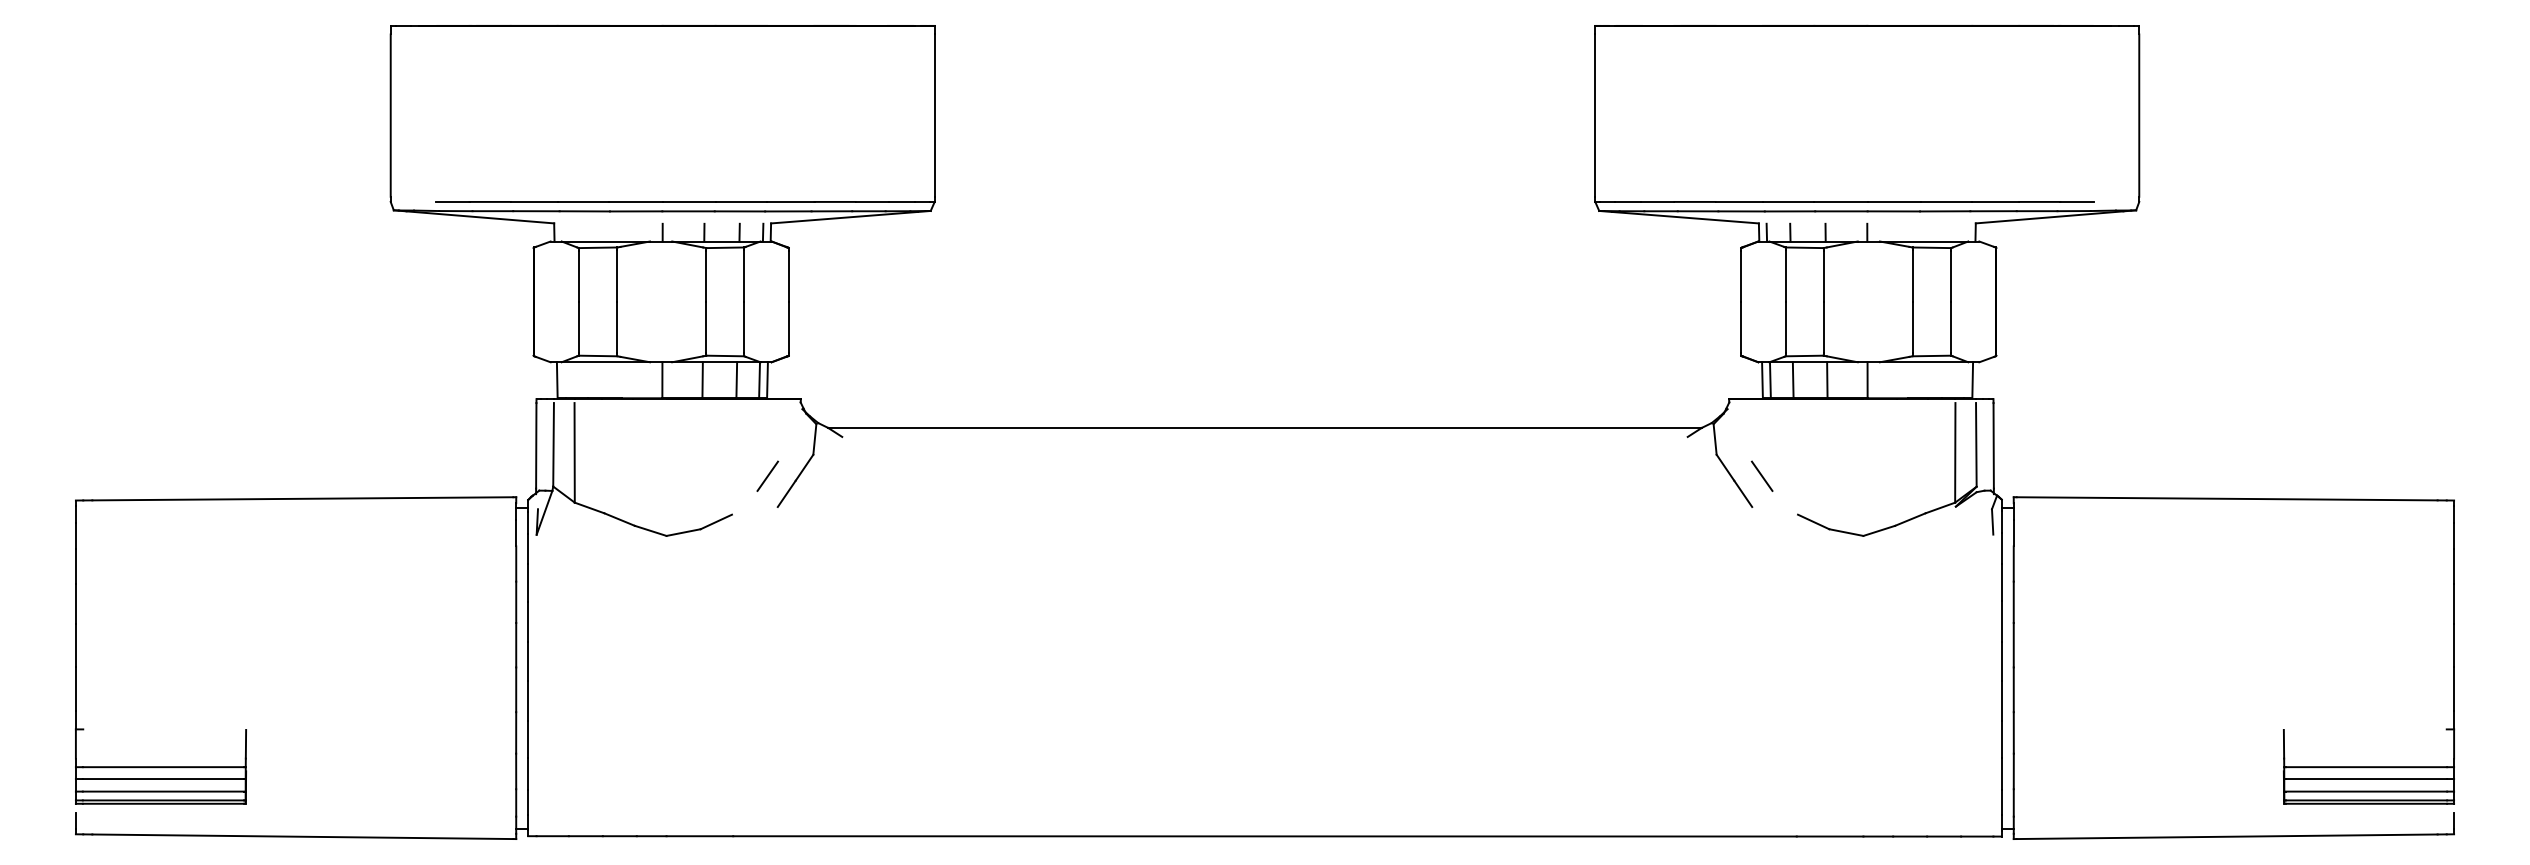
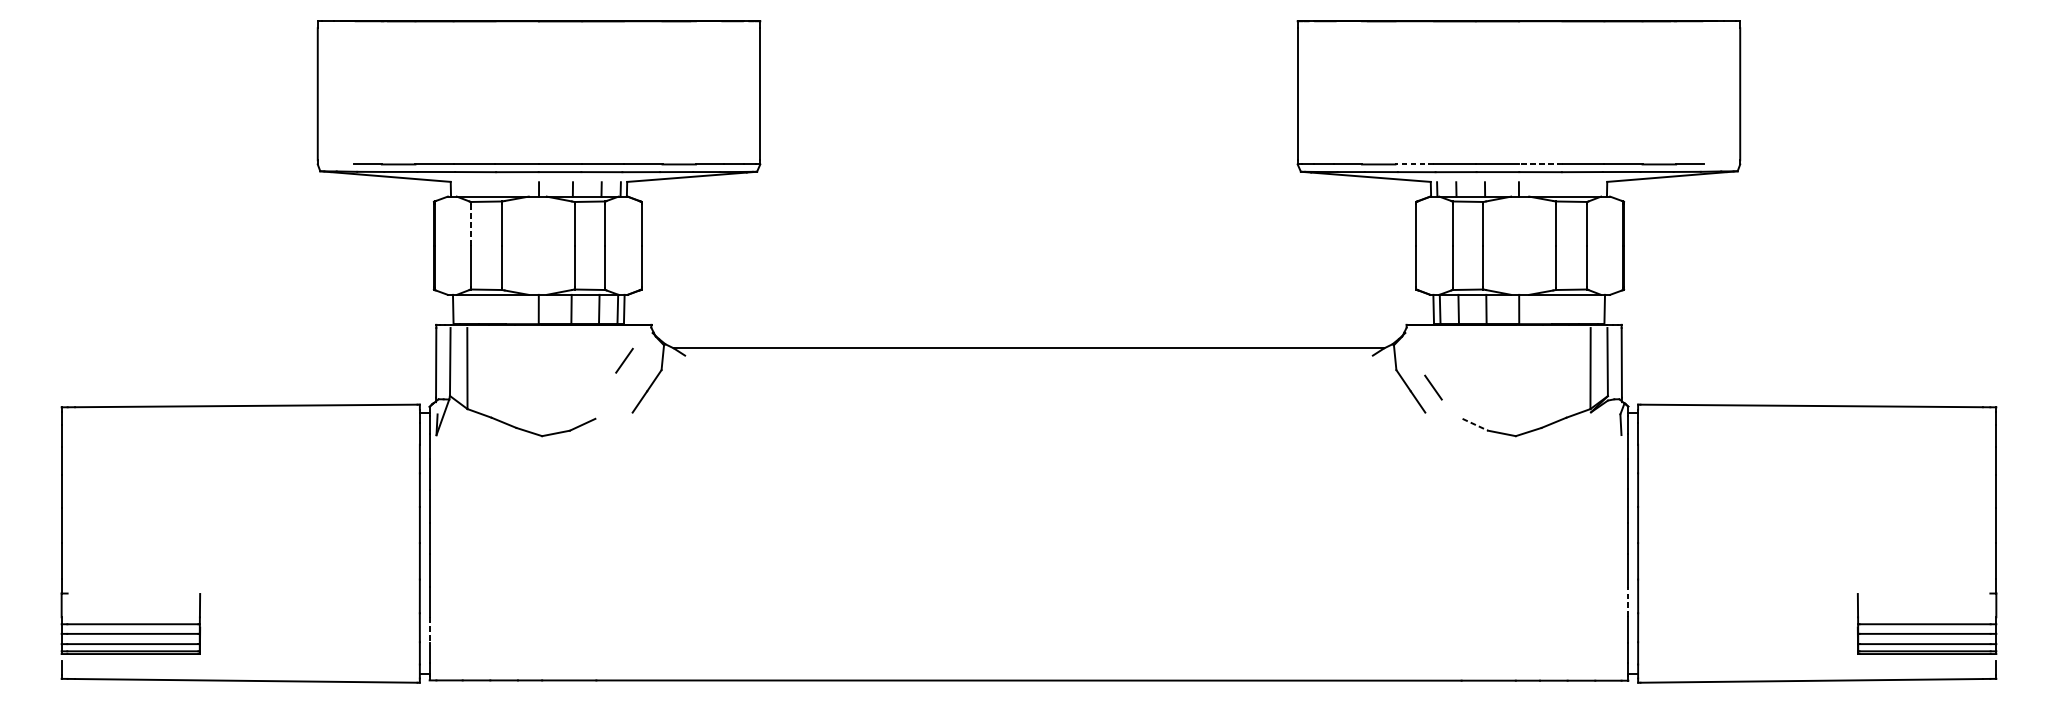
line: (1739, 201) -> (1415, 164), solid -> dashed
line: (1894, 201) -> (1541, 164), solid -> dashed
line: (578, 276) -> (470, 225), solid -> dashed
line: (767, 475) -> (624, 360), moved
line: (1814, 522) -> (1476, 425), solid -> dashed
line: (2001, 739) -> (1628, 601), solid -> dashed
line: (528, 774) -> (429, 630), solid -> dashed

